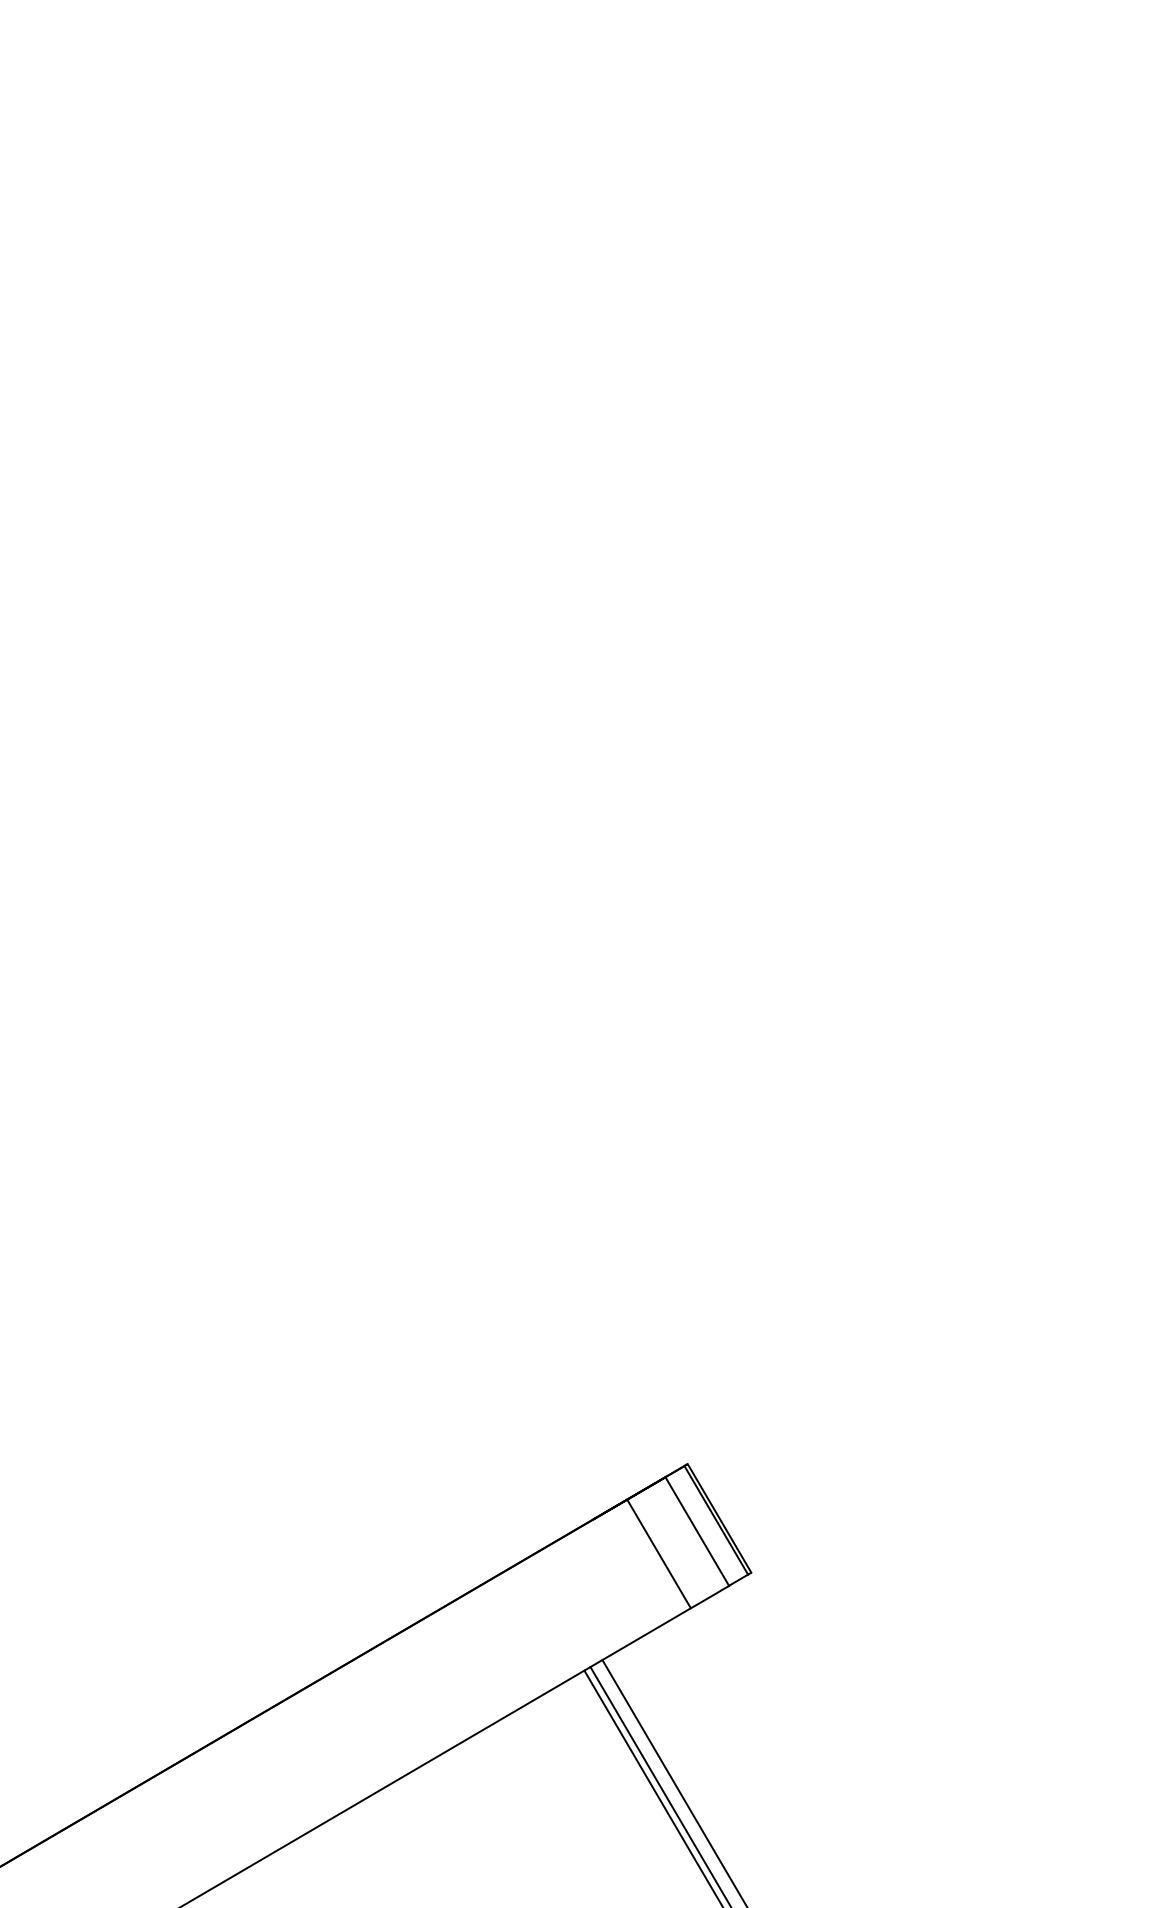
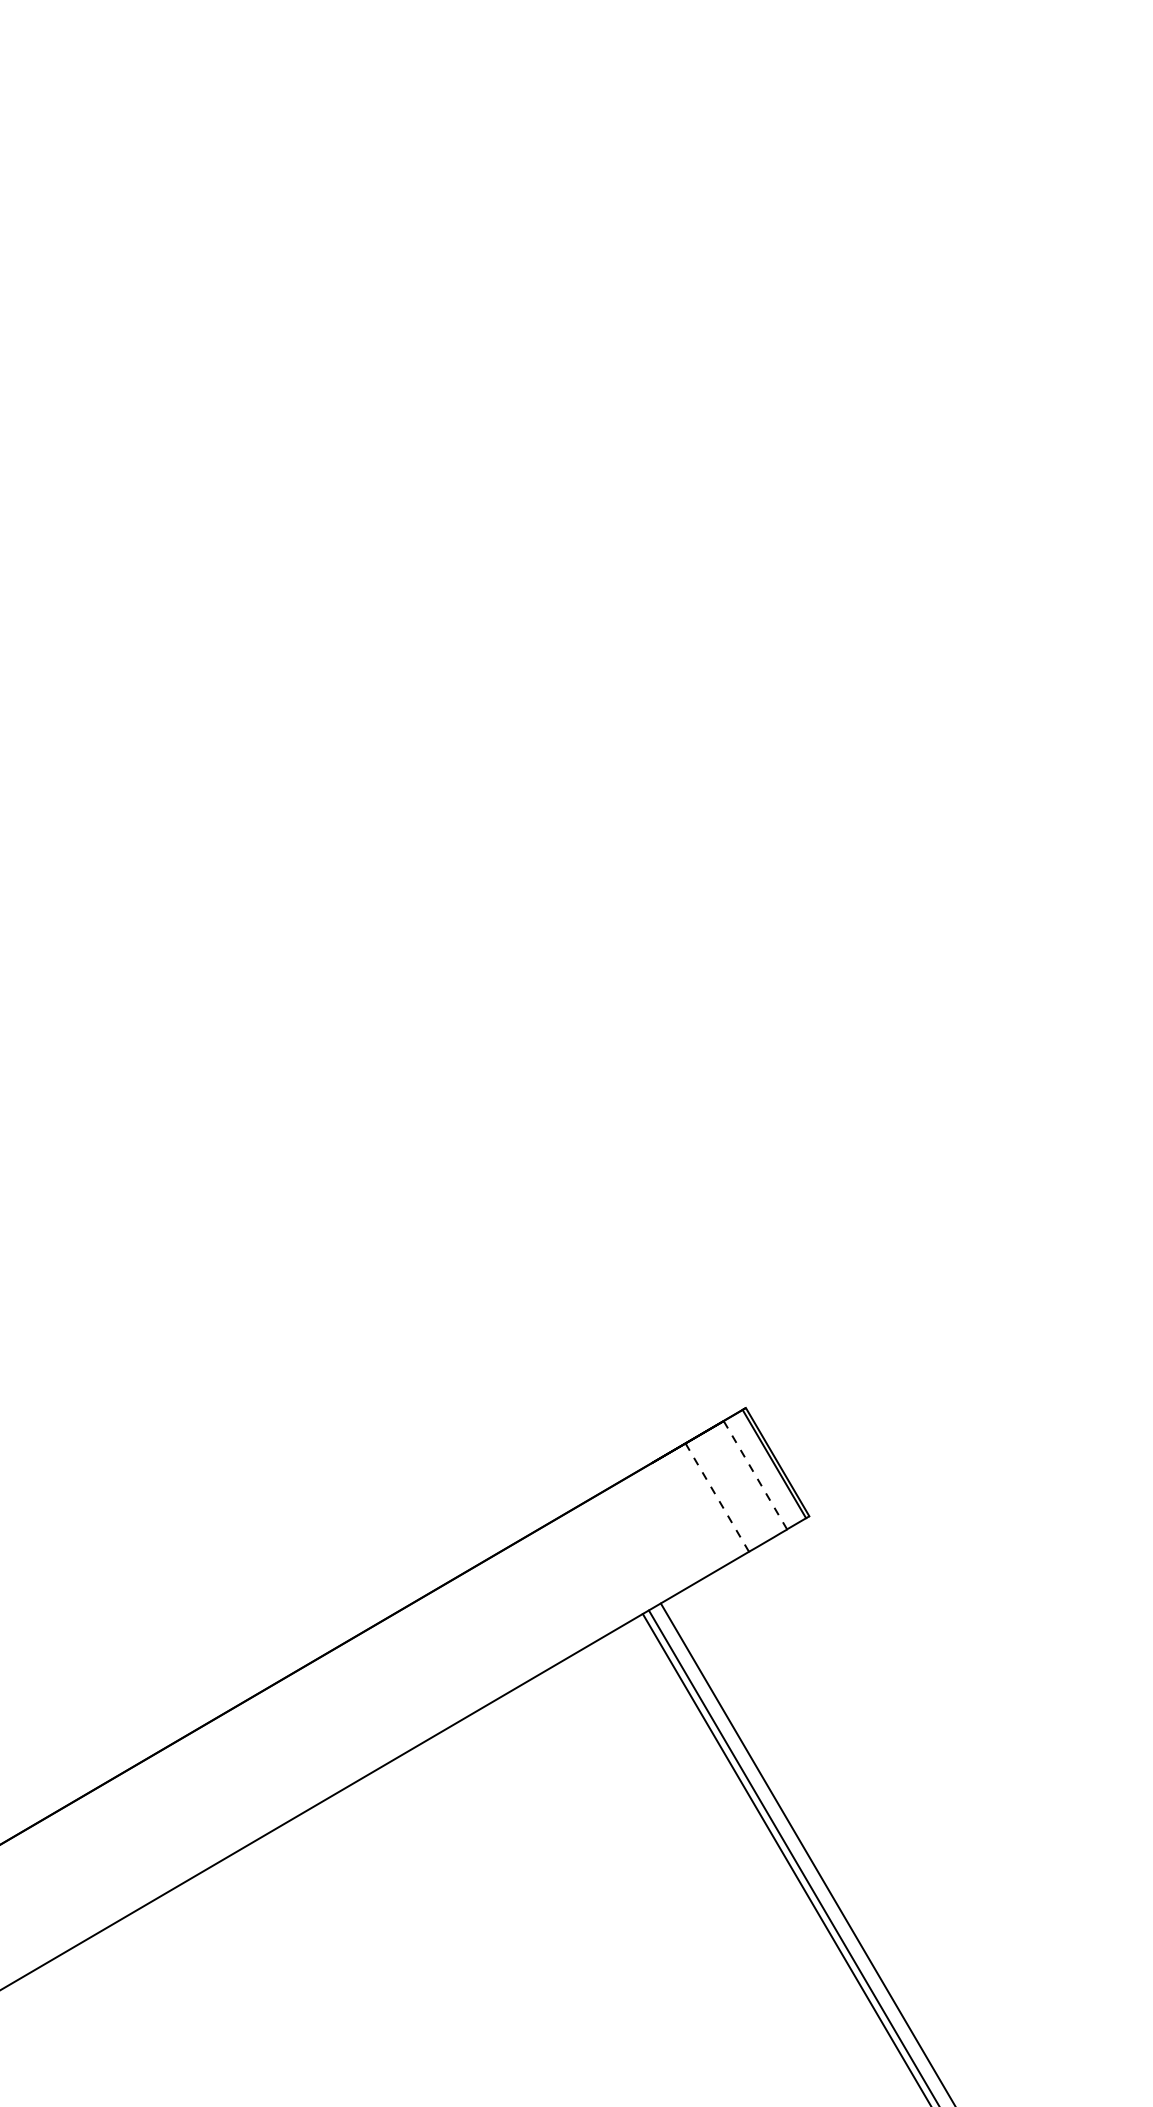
line: (697, 1531) -> (755, 1475), solid -> dashed
line: (659, 1553) -> (717, 1497), solid -> dashed

